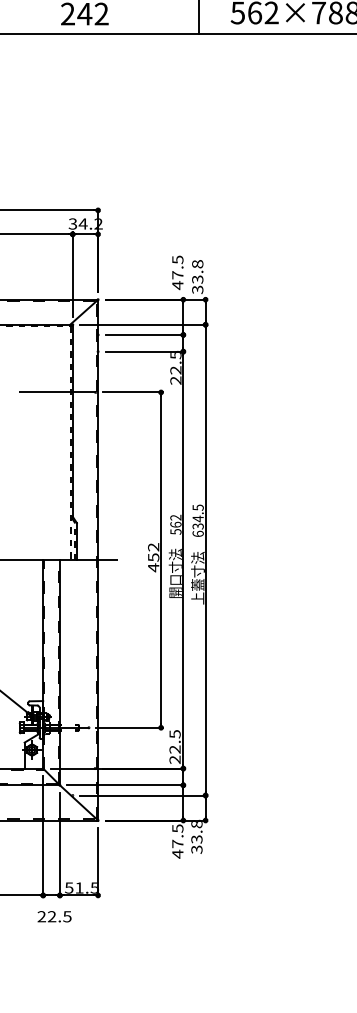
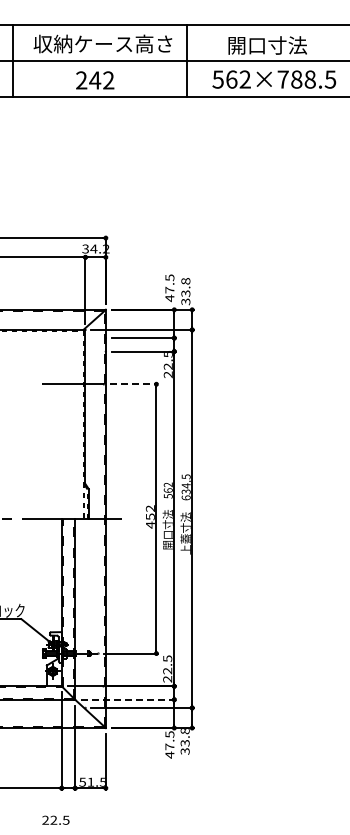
line: (133, 392) -> (134, 384), solid -> dashed
line: (126, 784) -> (128, 699), solid -> dashed
text: (54, 915) -> (55, 819), moved

